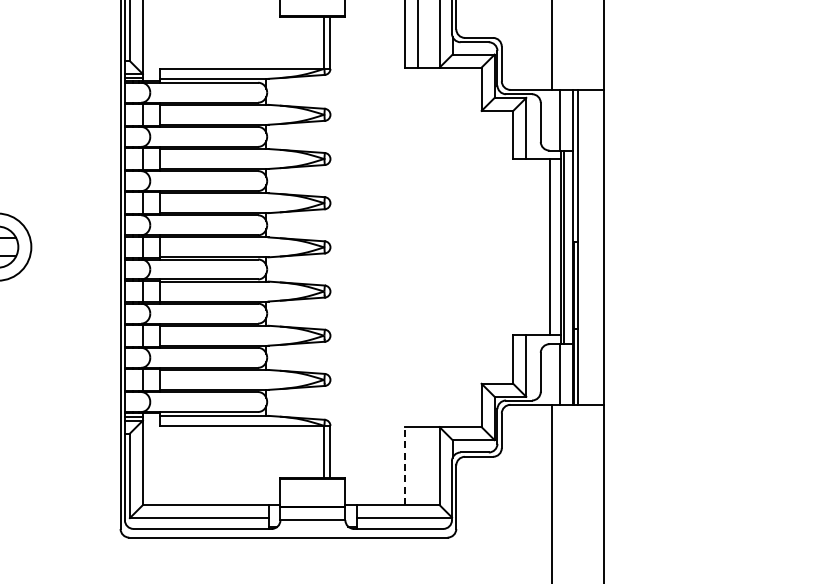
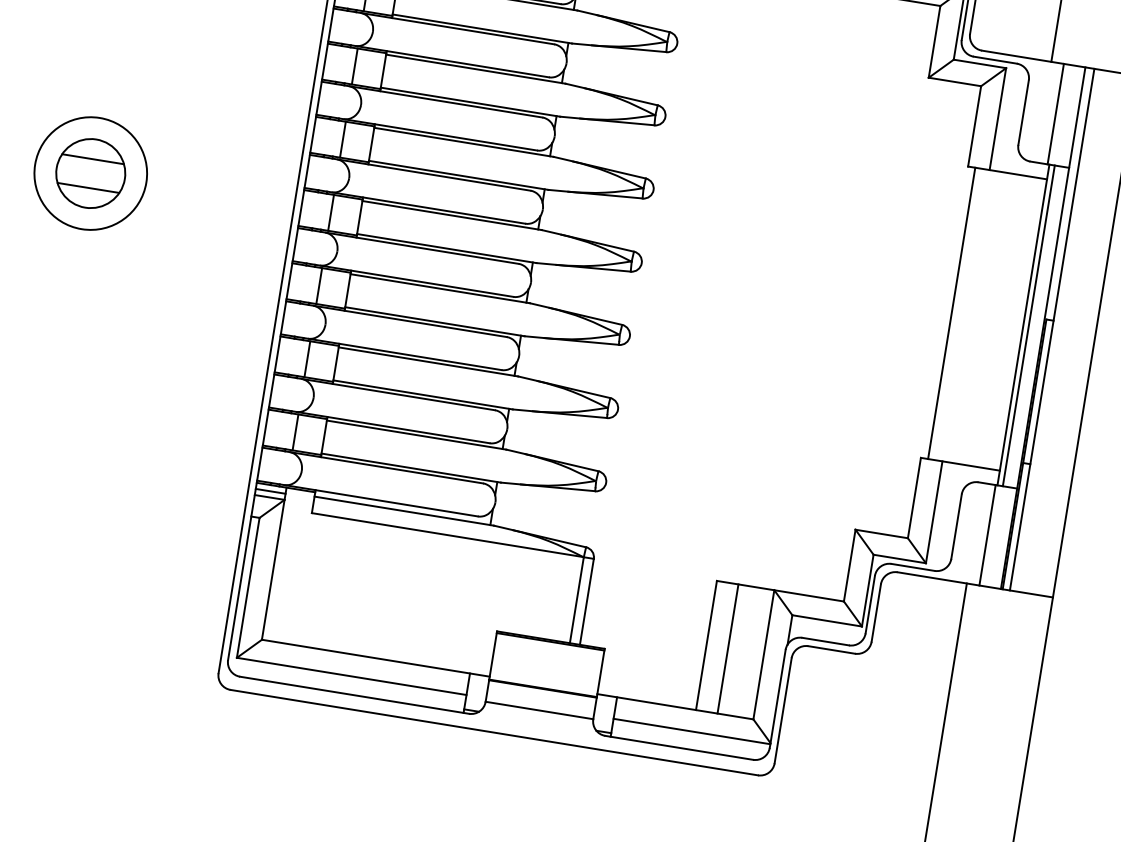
line: (549, 247) -> (951, 313), moved
line: (404, 466) -> (705, 645), dashed -> solid
line: (417, 466) -> (727, 649), added

